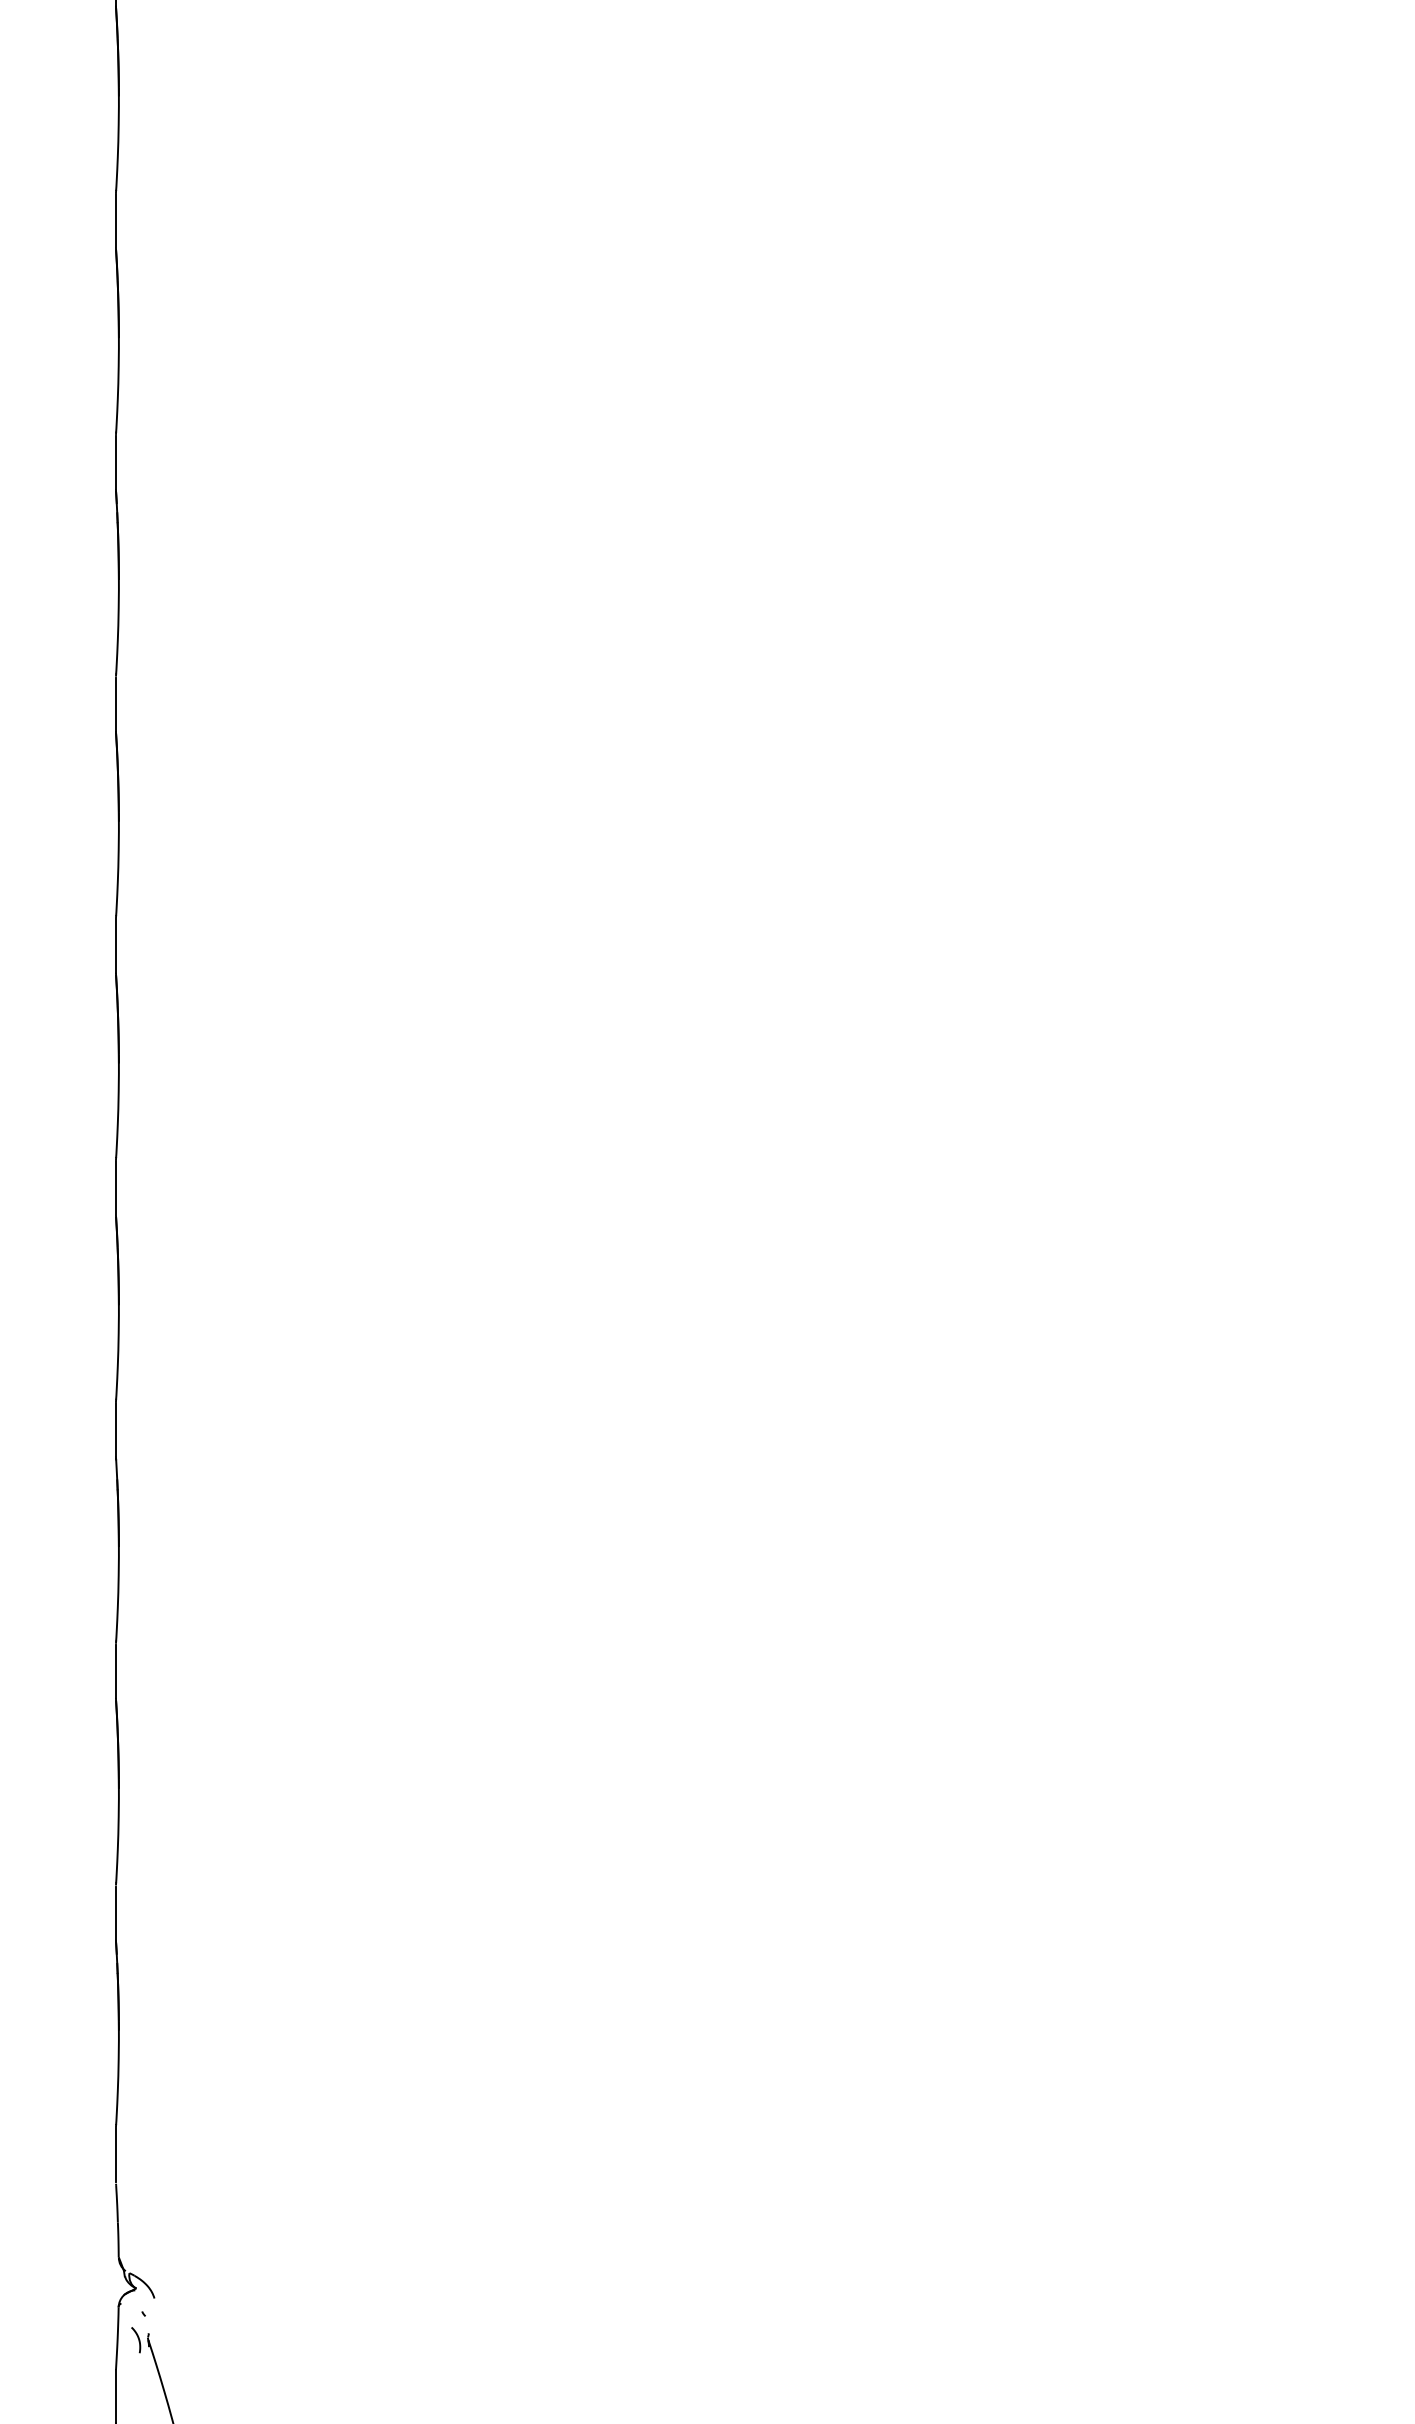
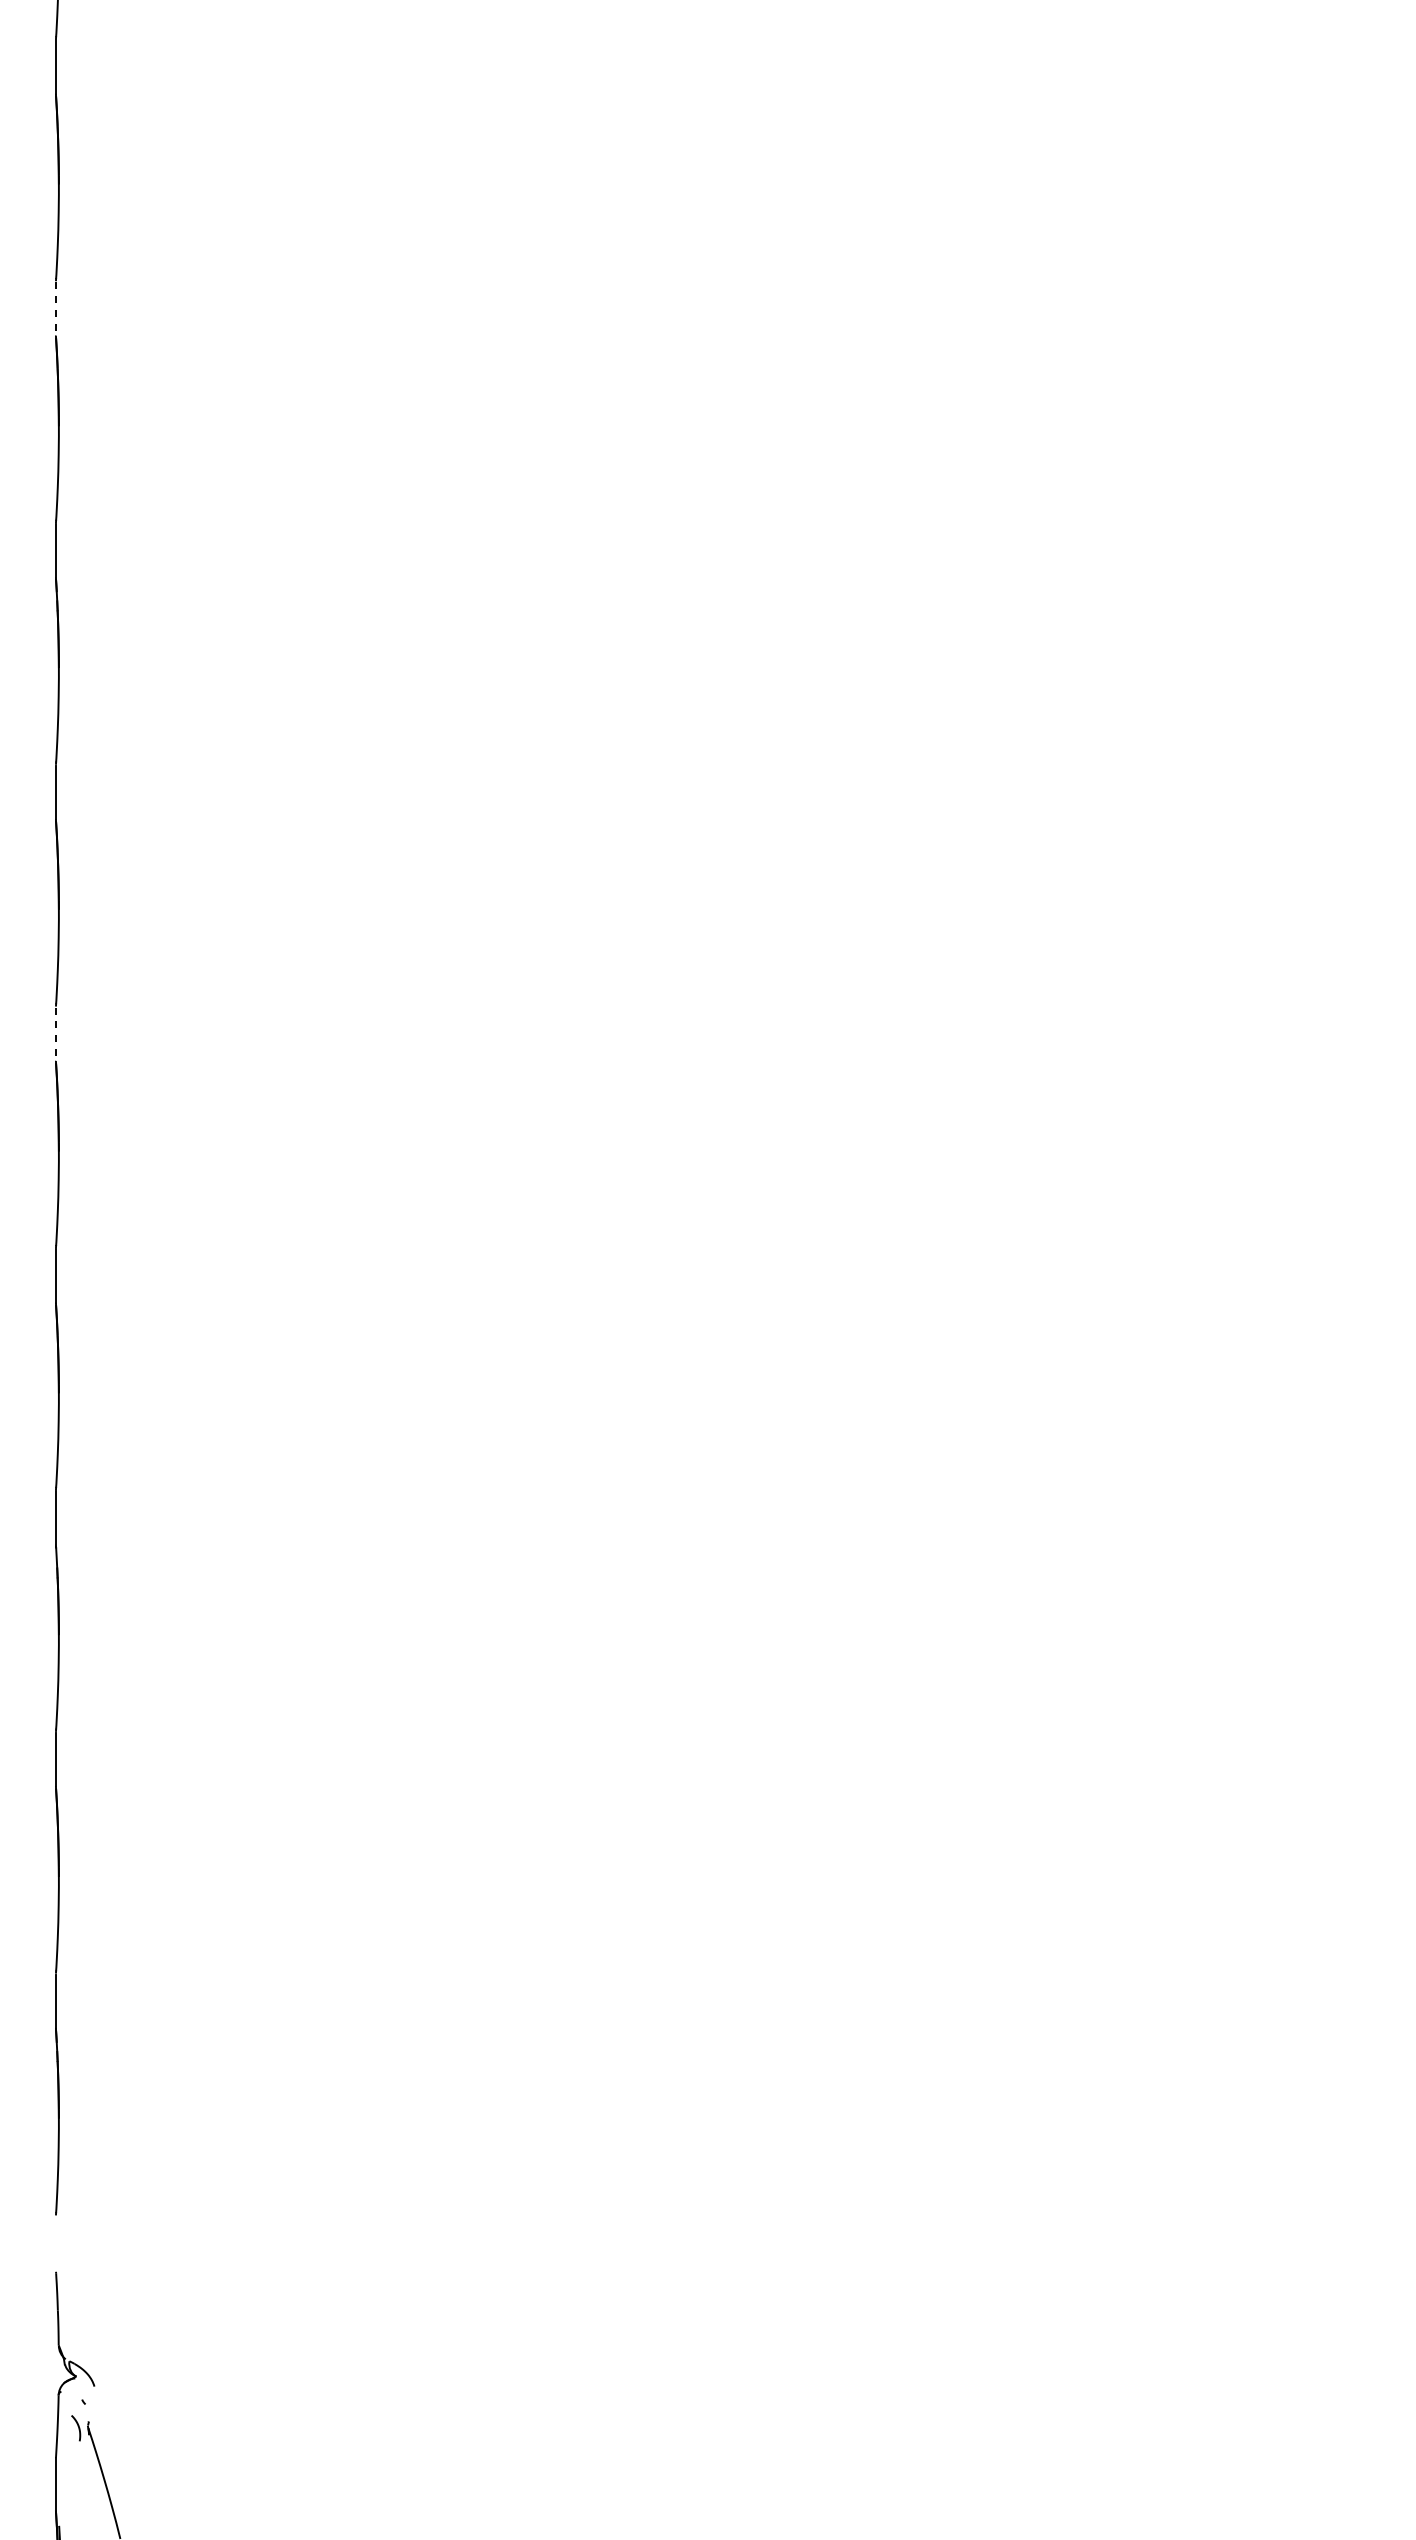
line: (115, 220) -> (55, 308), solid -> dashed
line: (115, 946) -> (55, 1034), solid -> dashed
line: (115, 2154) -> (55, 2242), removed

